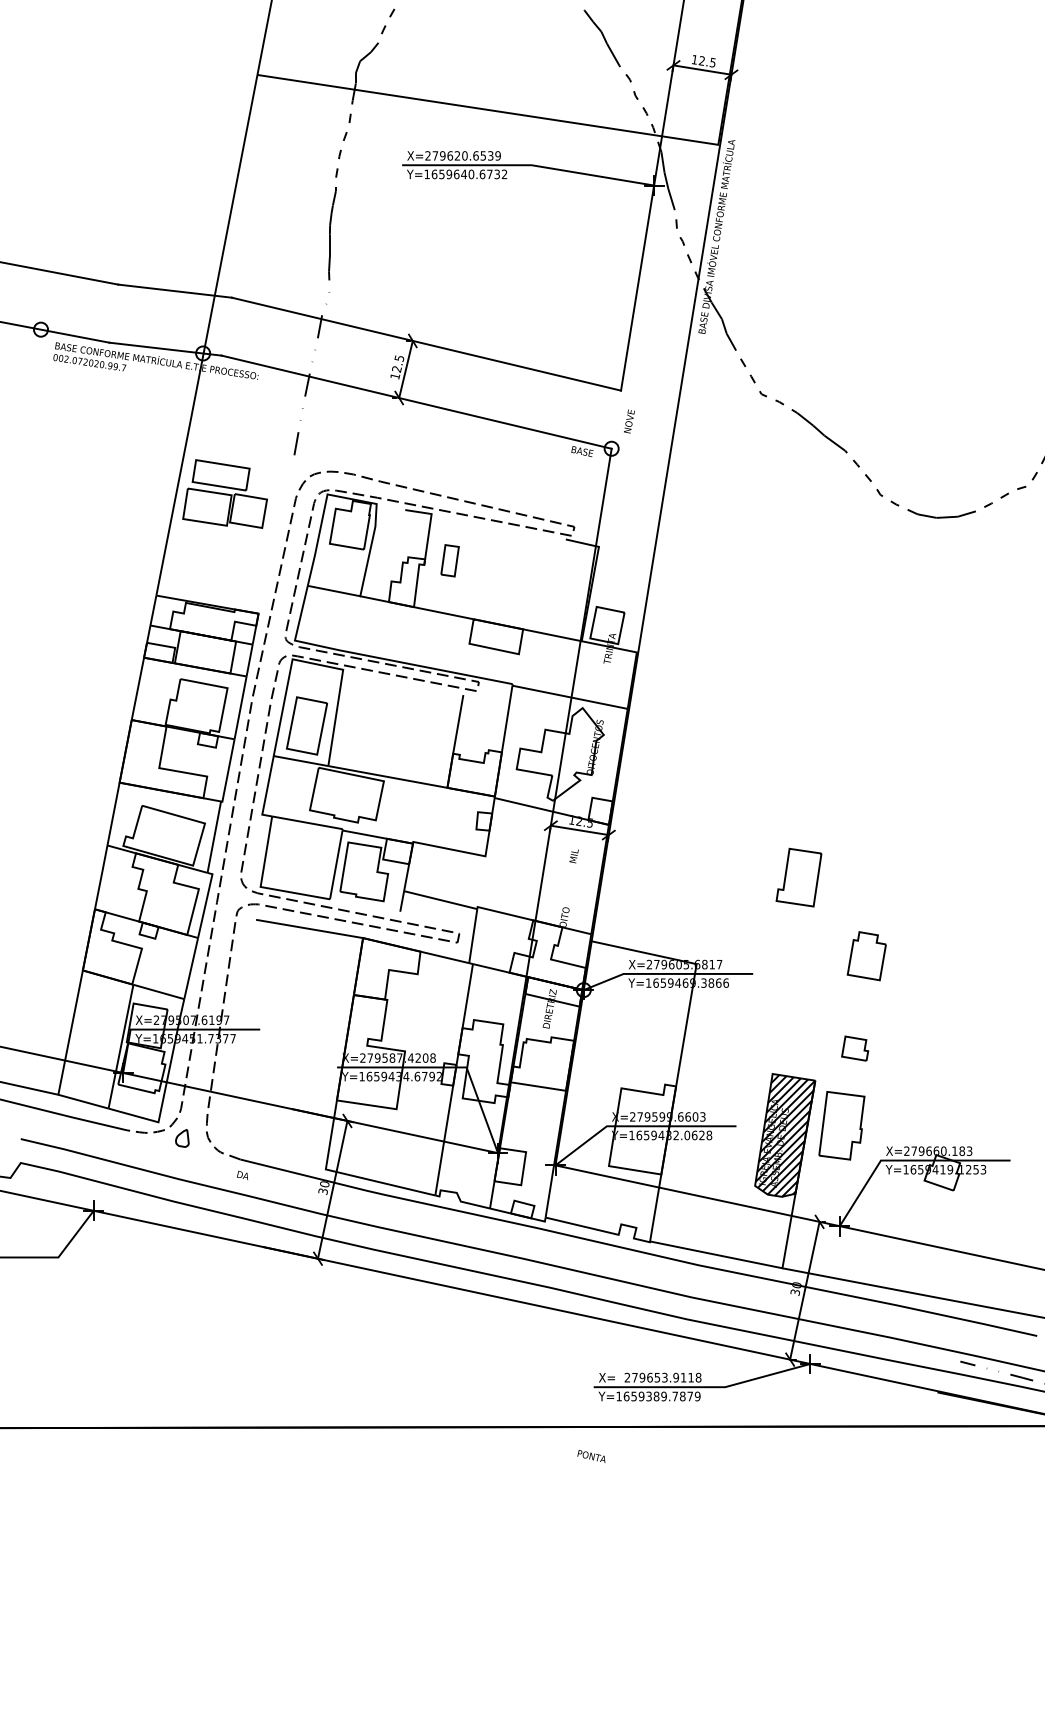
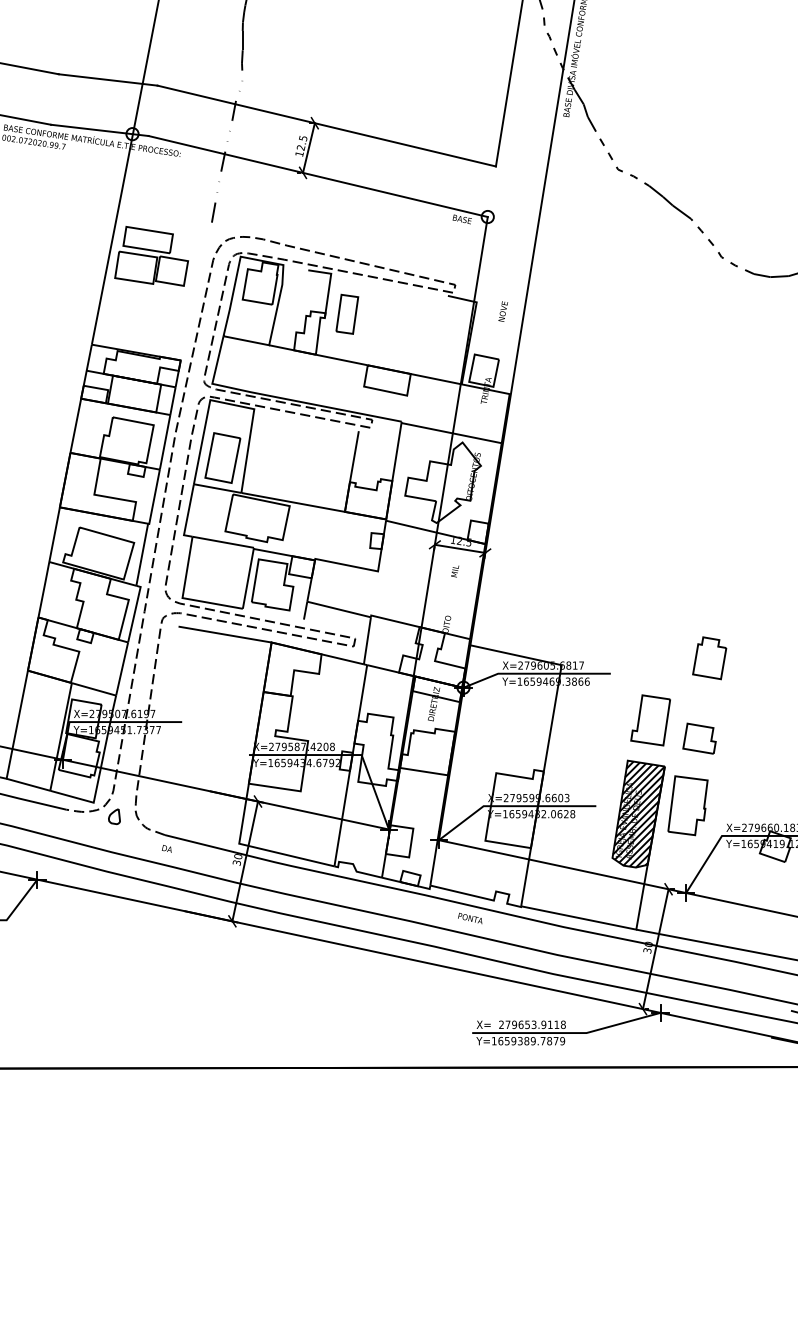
text: (629, 421) -> (503, 311), moved
part: (449, 560) -> (346, 314), size x1.43
part: (798, 877) -> (650, 720), moved
part: (854, 1048) -> (698, 738), size x1.43
text: (591, 1456) -> (470, 918), moved

